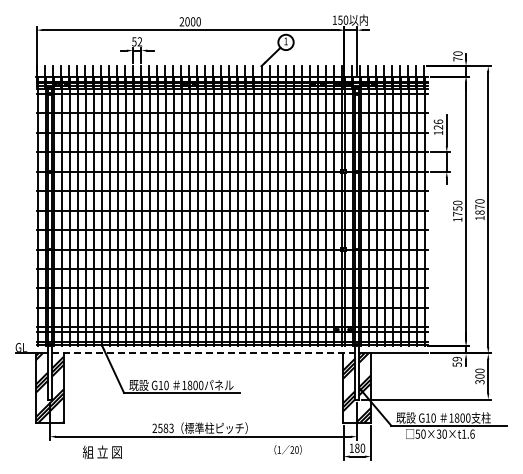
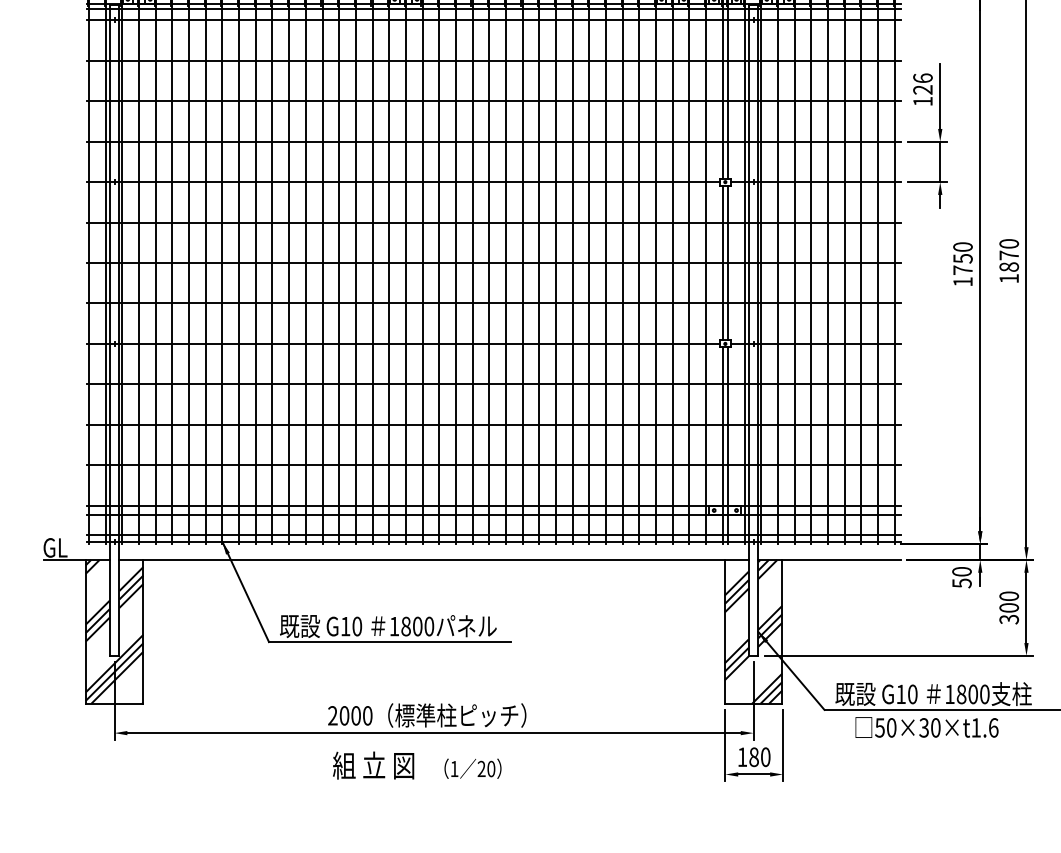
line: (203, 353) -> (434, 560), dashed -> solid
text: (457, 359) -> (962, 572), 59 -> 50
text: (165, 427) -> (355, 713), 2583 -> 2000
text: (287, 449) -> (471, 768), moved
text: (102, 451) -> (373, 763), moved

